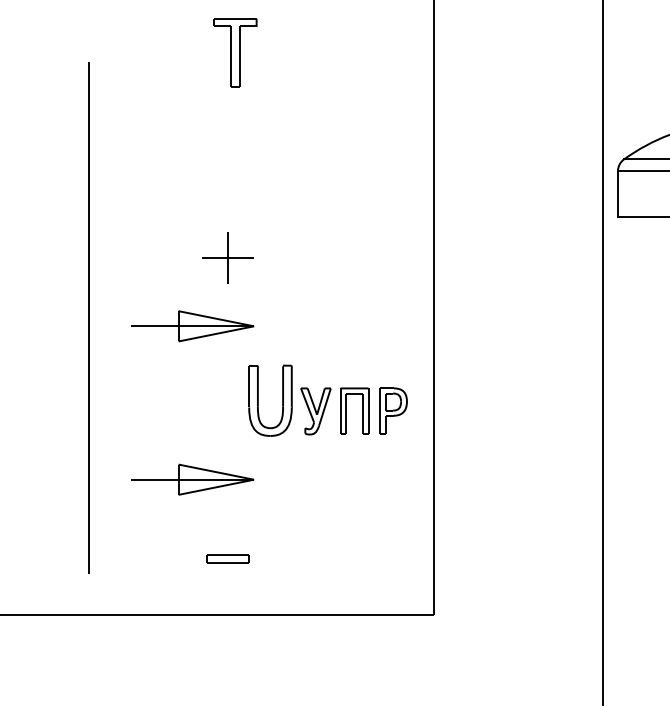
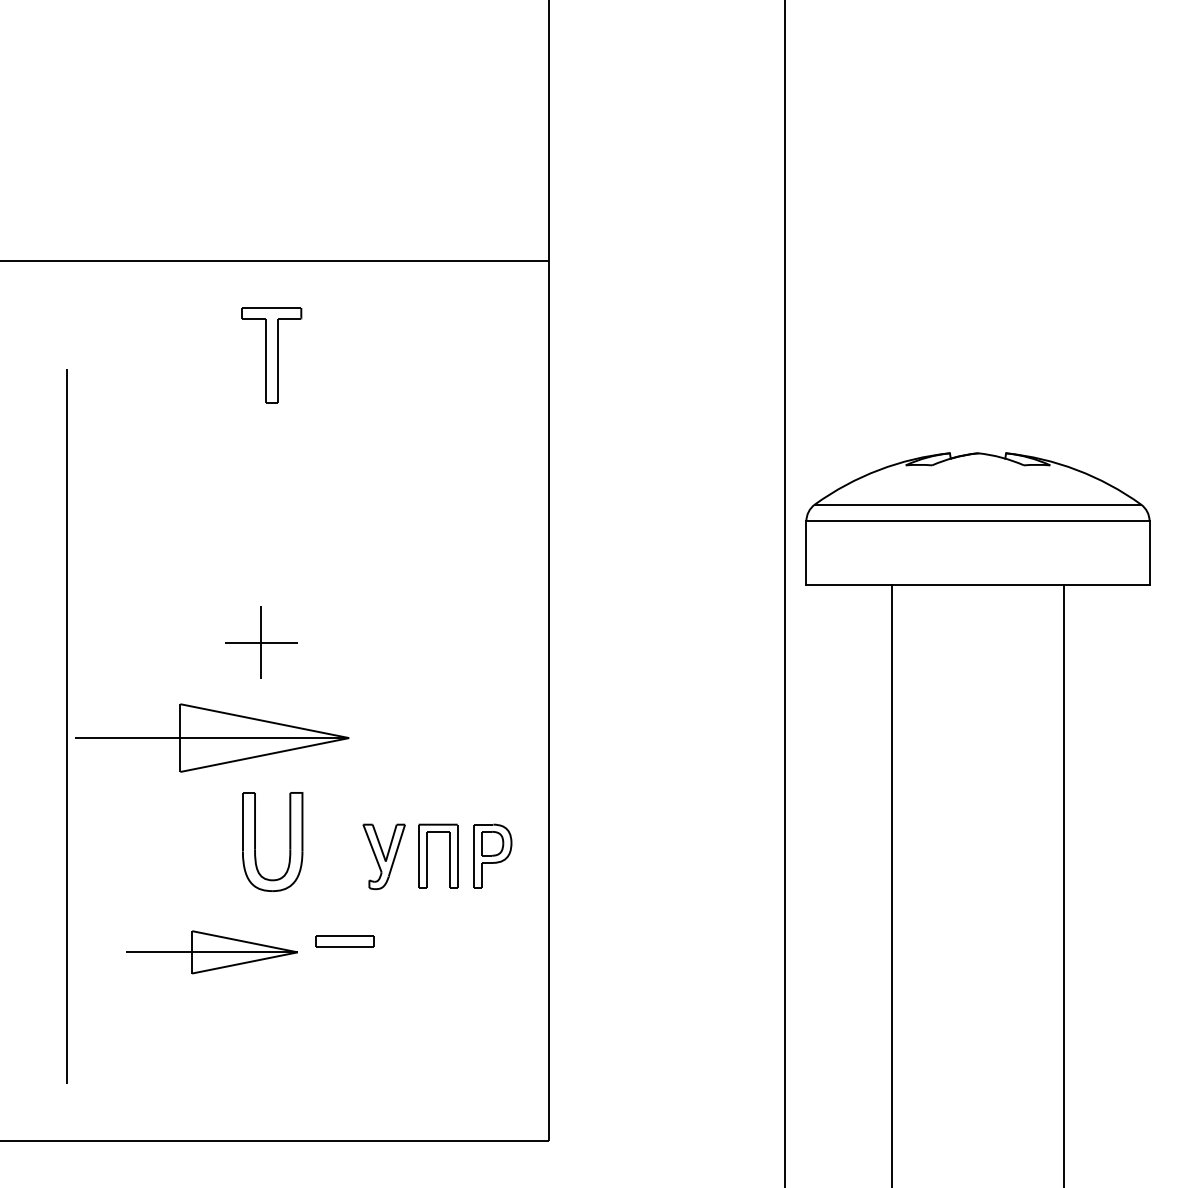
part: (192, 326) -> (211, 737), size x1.6
part: (258, 400) -> (255, 841), moved
part: (227, 559) -> (344, 941), moved

